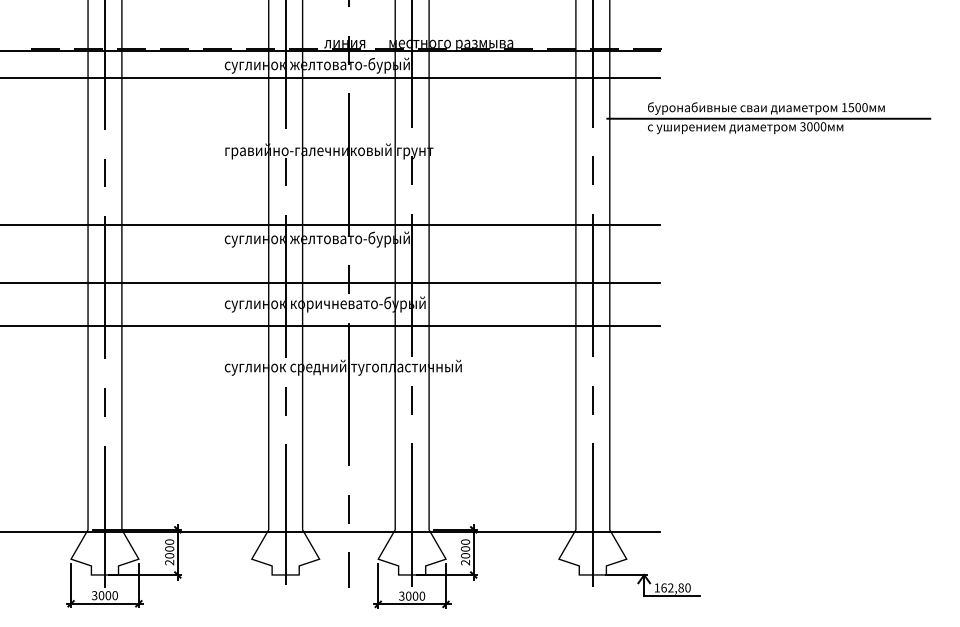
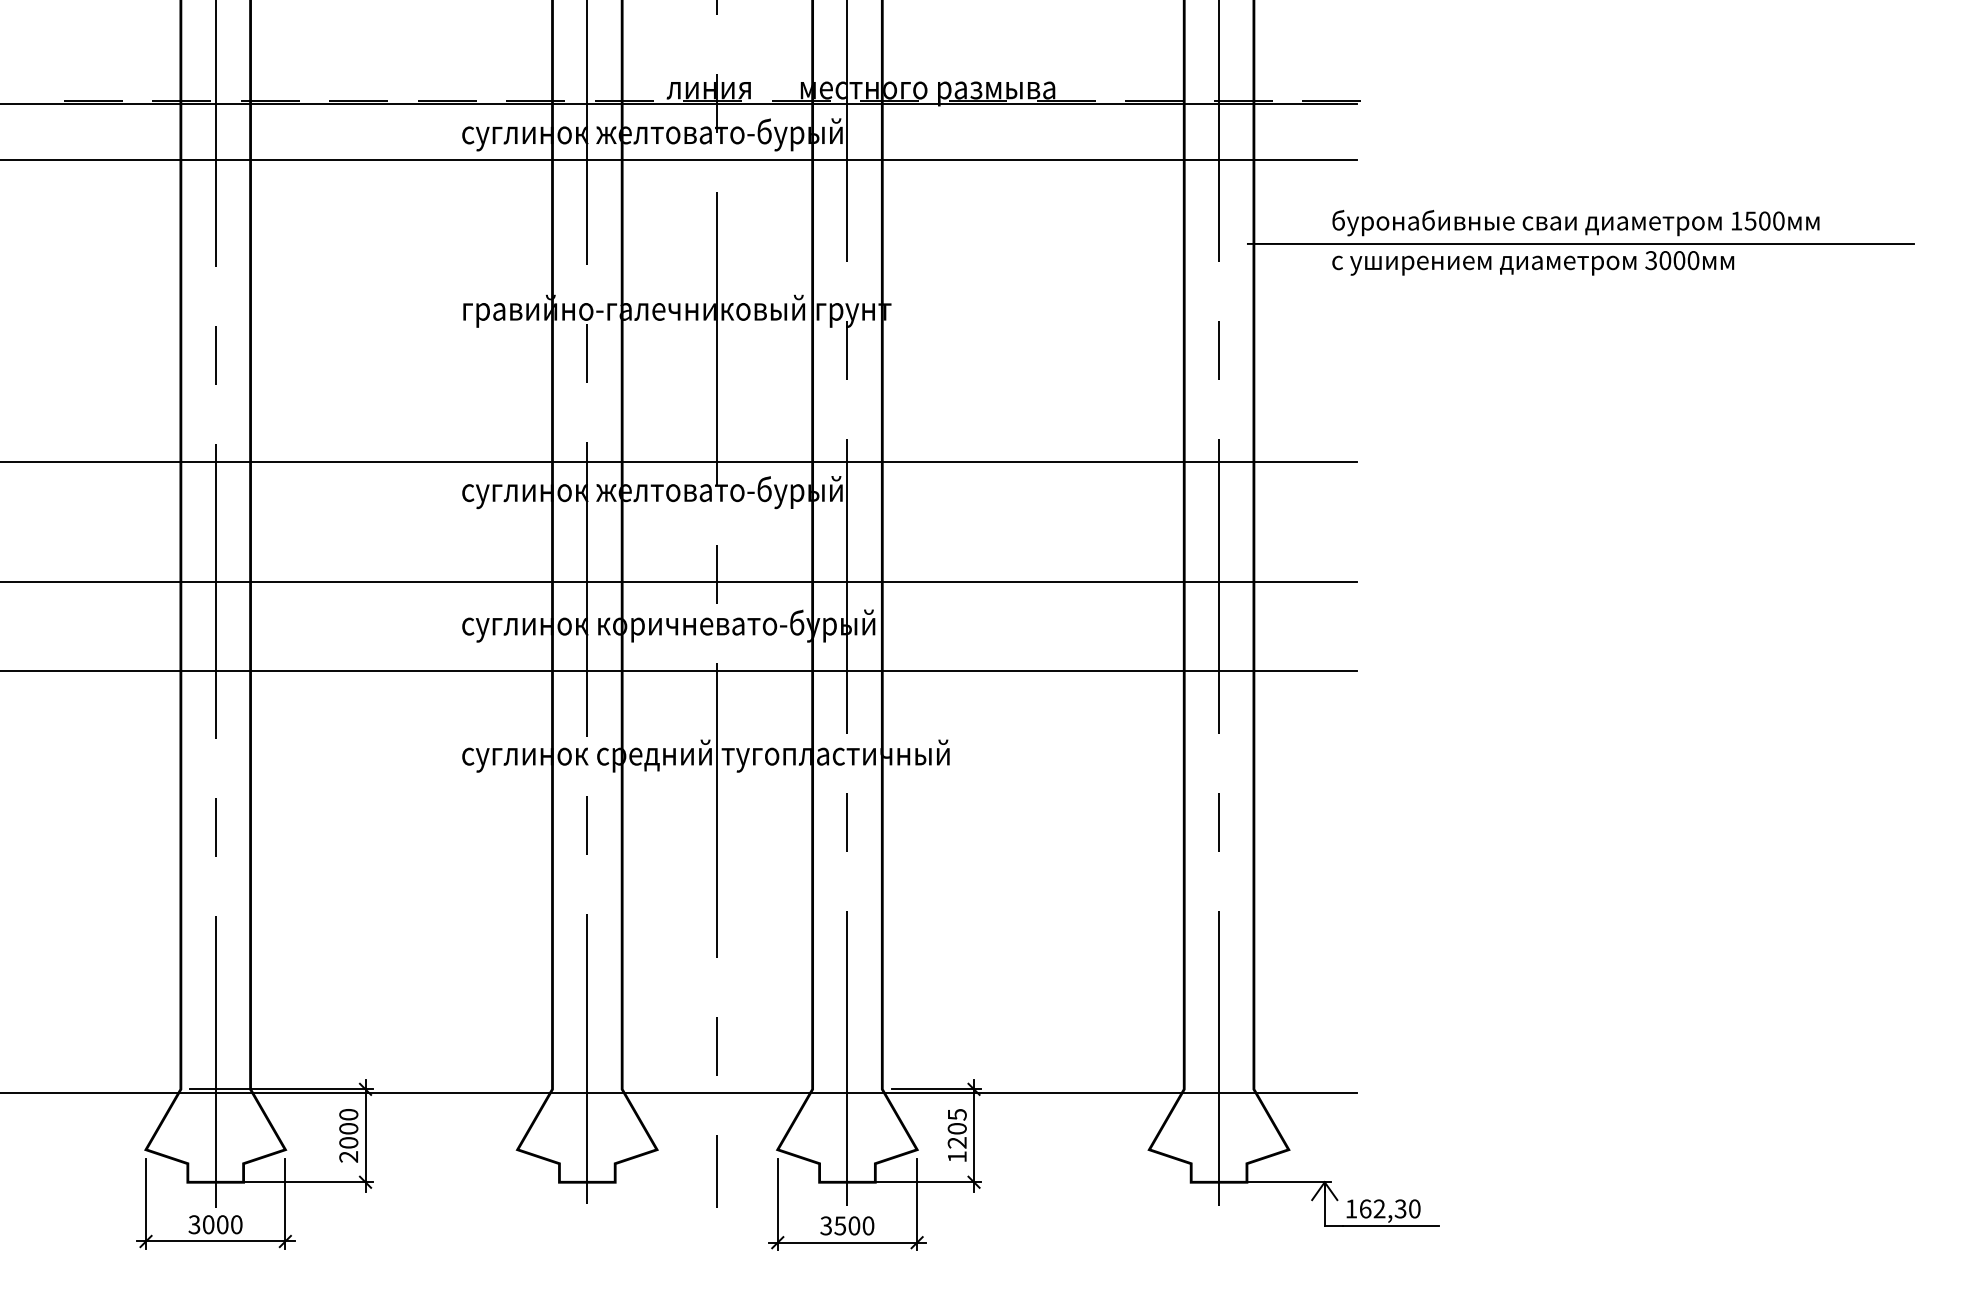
text: (465, 552) -> (957, 1136), 2000 -> 1205
text: (680, 587) -> (1399, 1208), 162,80 -> 162,30
text: (408, 595) -> (839, 1224), 3000 -> 3500

